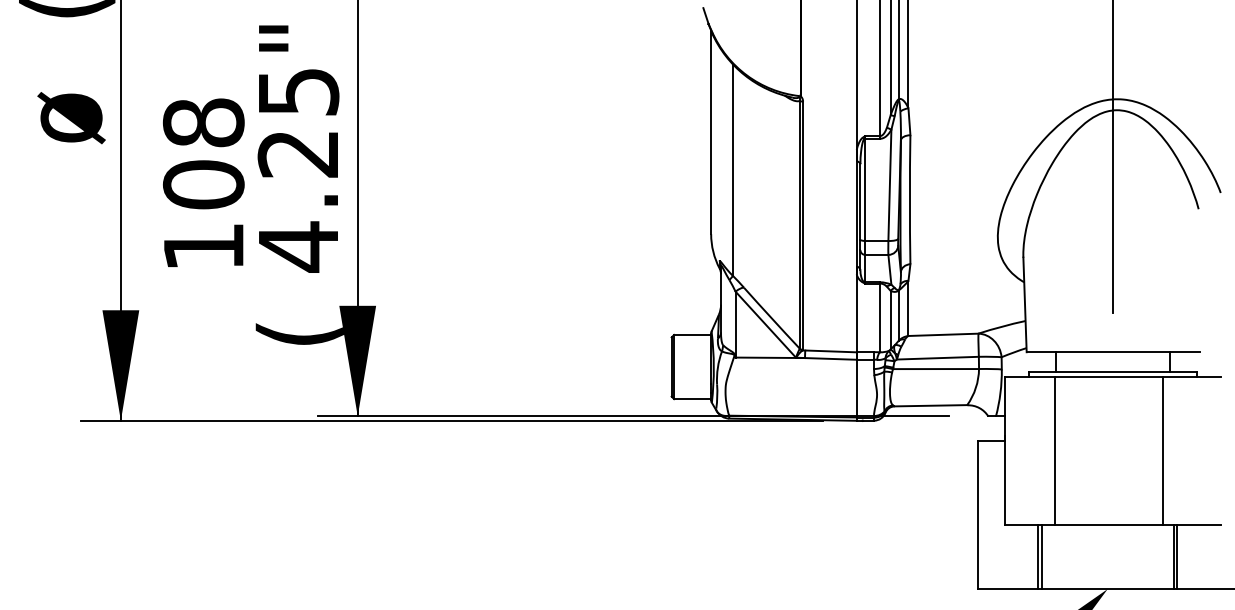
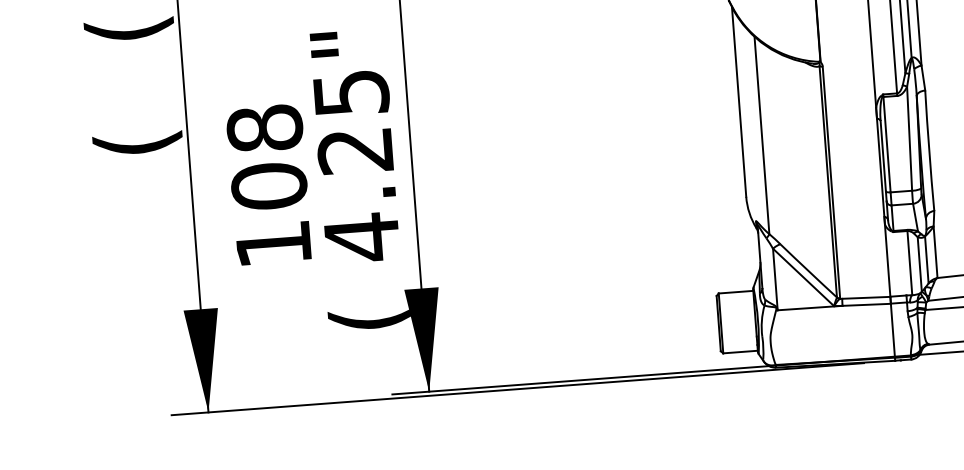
text: (67, 118) -> (137, 134), ø -> (

